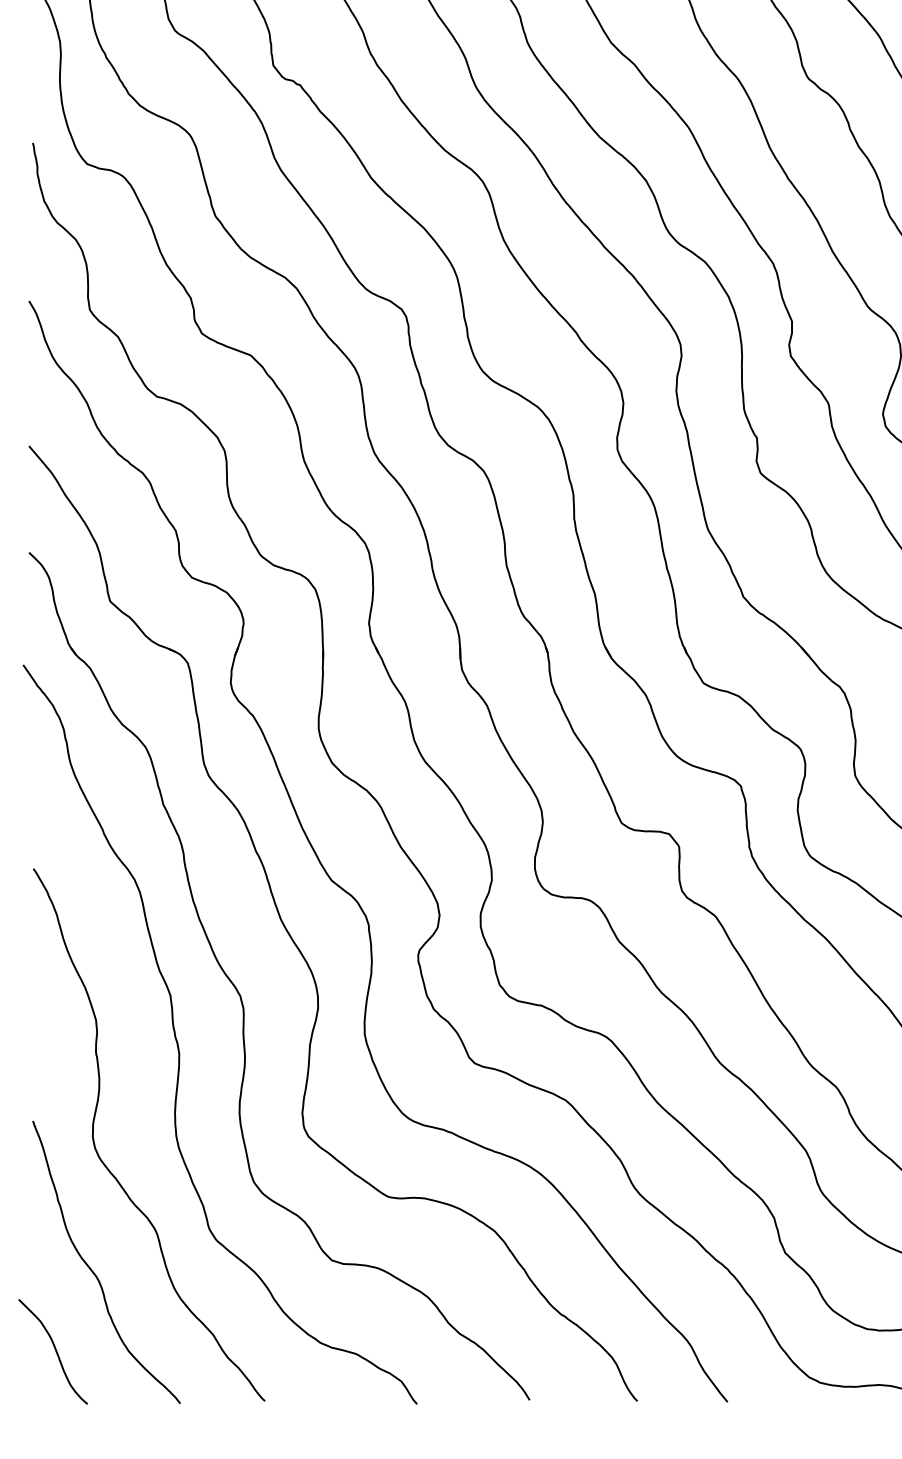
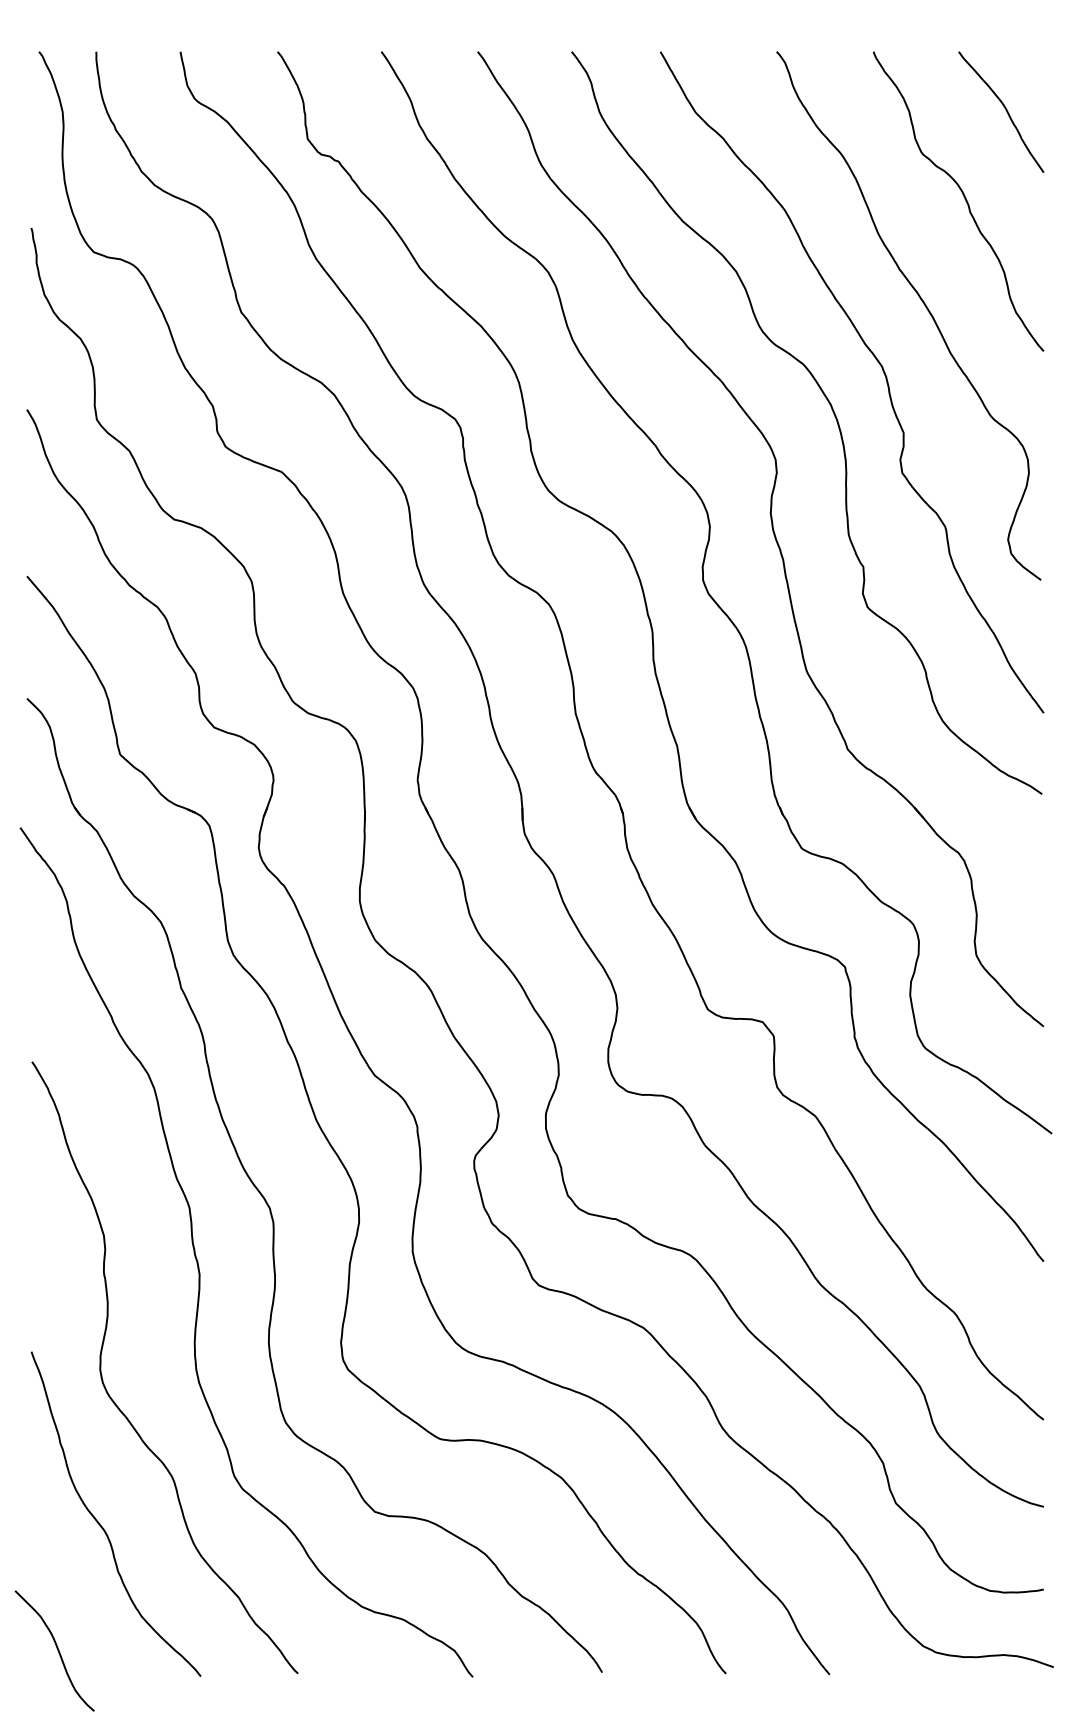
curve: (54, 1349) -> (56, 1648), moved

